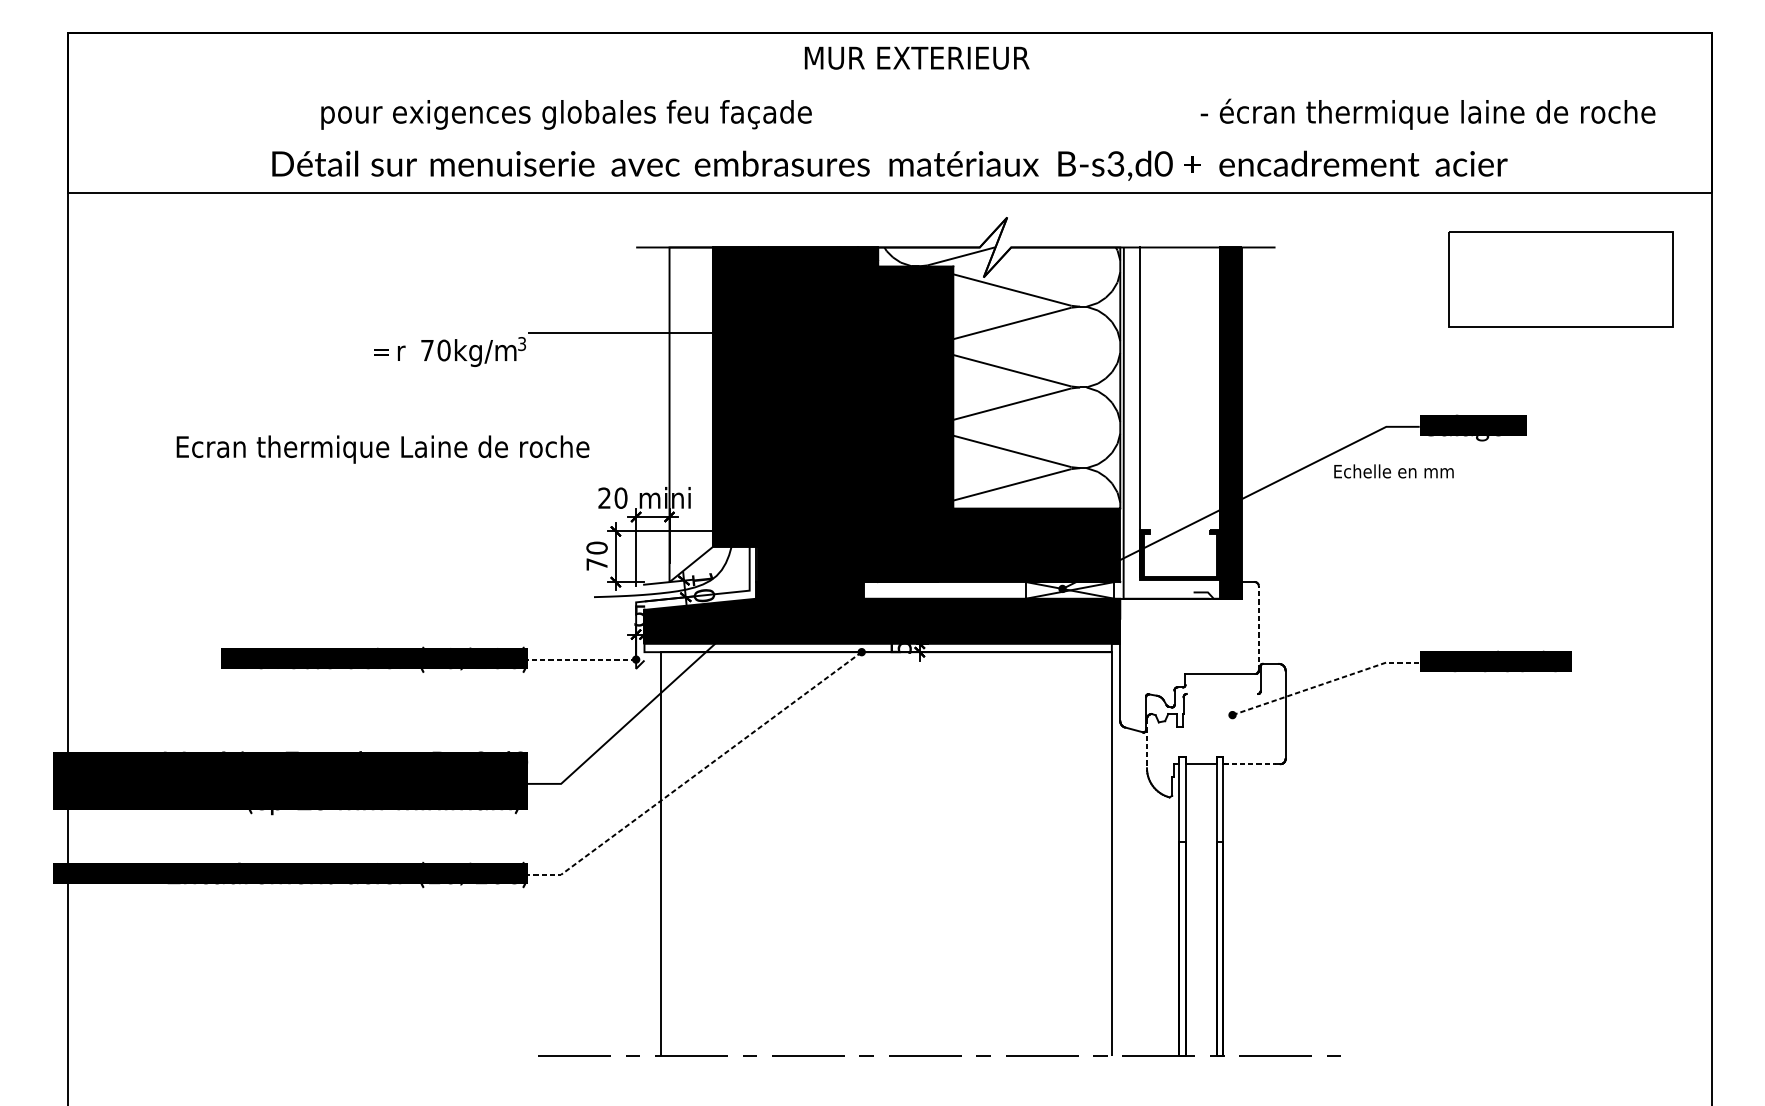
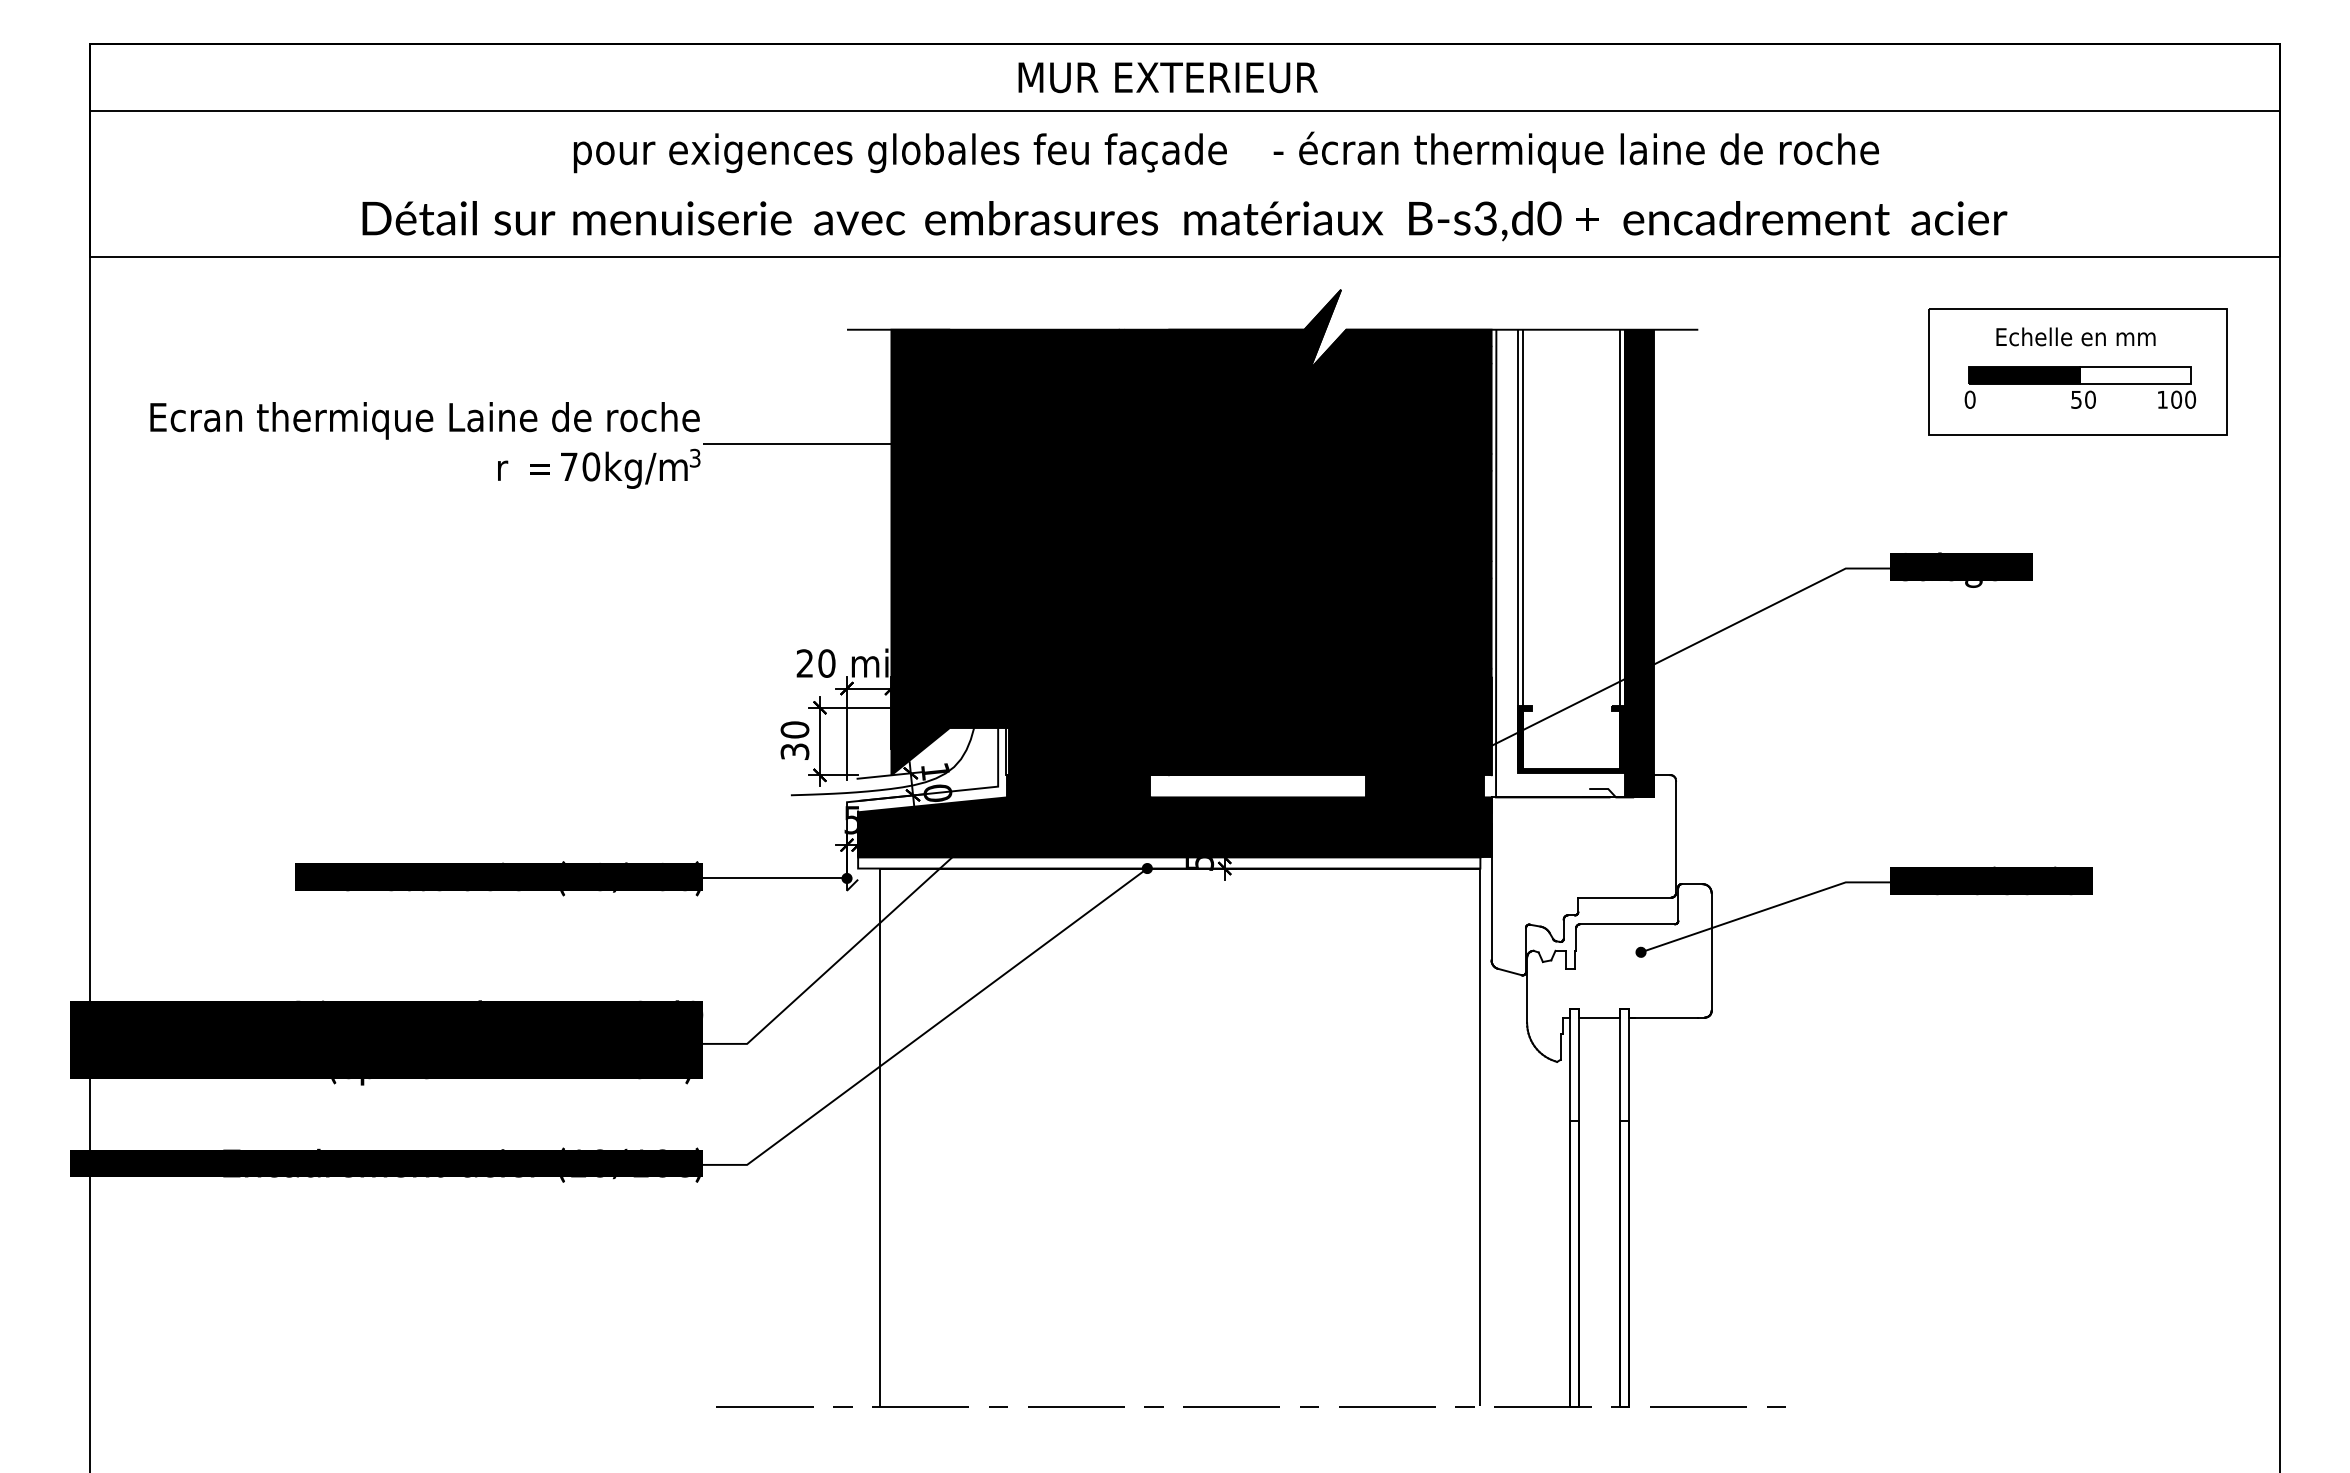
text: (916, 58) -> (1167, 77), moved
line: (889, 82) -> (1184, 110), added
text: (1427, 114) -> (1575, 152), moved
text: (565, 115) -> (899, 153), moved
part: (1561, 290) -> (2079, 387), added
text: (381, 353) -> (508, 470), = -> r
text: (405, 353) -> (539, 470), r -> =
fill: (999, 362) -> (1330, 483), added
line: (1143, 411) -> (1522, 548), added
line: (1217, 411) -> (1620, 548), added
fill: (691, 414) -> (920, 552), added
text: (382, 449) -> (424, 420), moved
text: (1393, 471) -> (2075, 336), moved
text: (596, 564) -> (794, 751), 70 -> 30
fill: (1069, 590) -> (1424, 786), added
line: (1259, 628) -> (1676, 836), dashed -> solid
line: (581, 659) -> (774, 878), dashed -> solid
line: (1326, 682) -> (1765, 909), dashed -> solid
line: (1222, 694) -> (1627, 924), added
line: (1147, 743) -> (1527, 990), dashed -> solid
line: (1249, 764) -> (1663, 1017), dashed -> solid
line: (697, 773) -> (928, 1030), dashed -> solid

